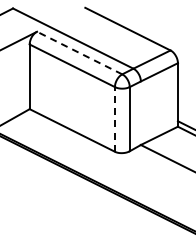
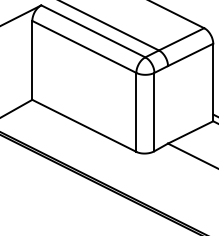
line: (79, 53) -> (93, 31), dashed -> solid
line: (114, 118) -> (135, 111), dashed -> solid

